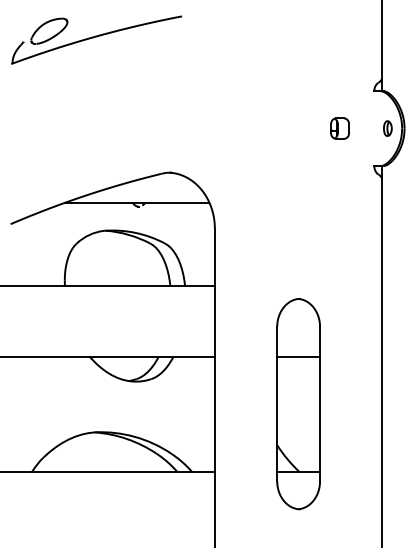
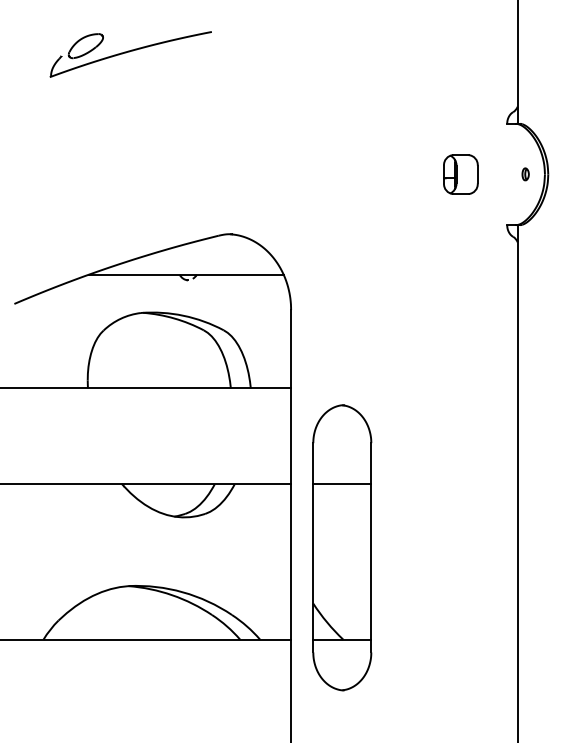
part: (96, 39) -> (130, 53), size x0.7
part: (339, 128) -> (460, 174), size x1.4
part: (387, 128) -> (525, 174), size x0.6
part: (298, 404) -> (342, 548), moved

